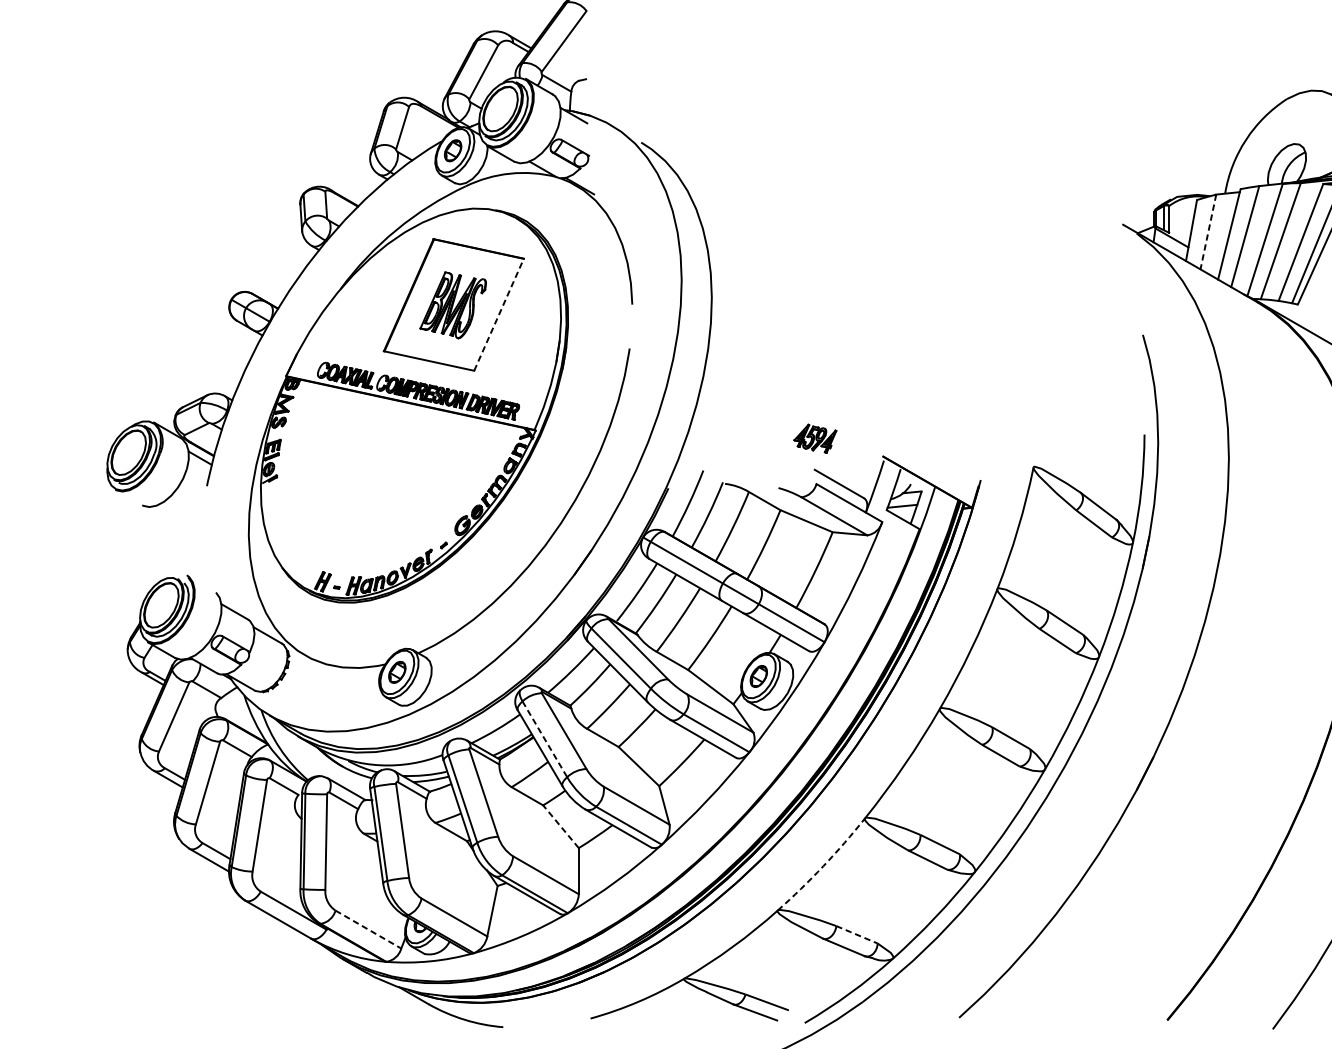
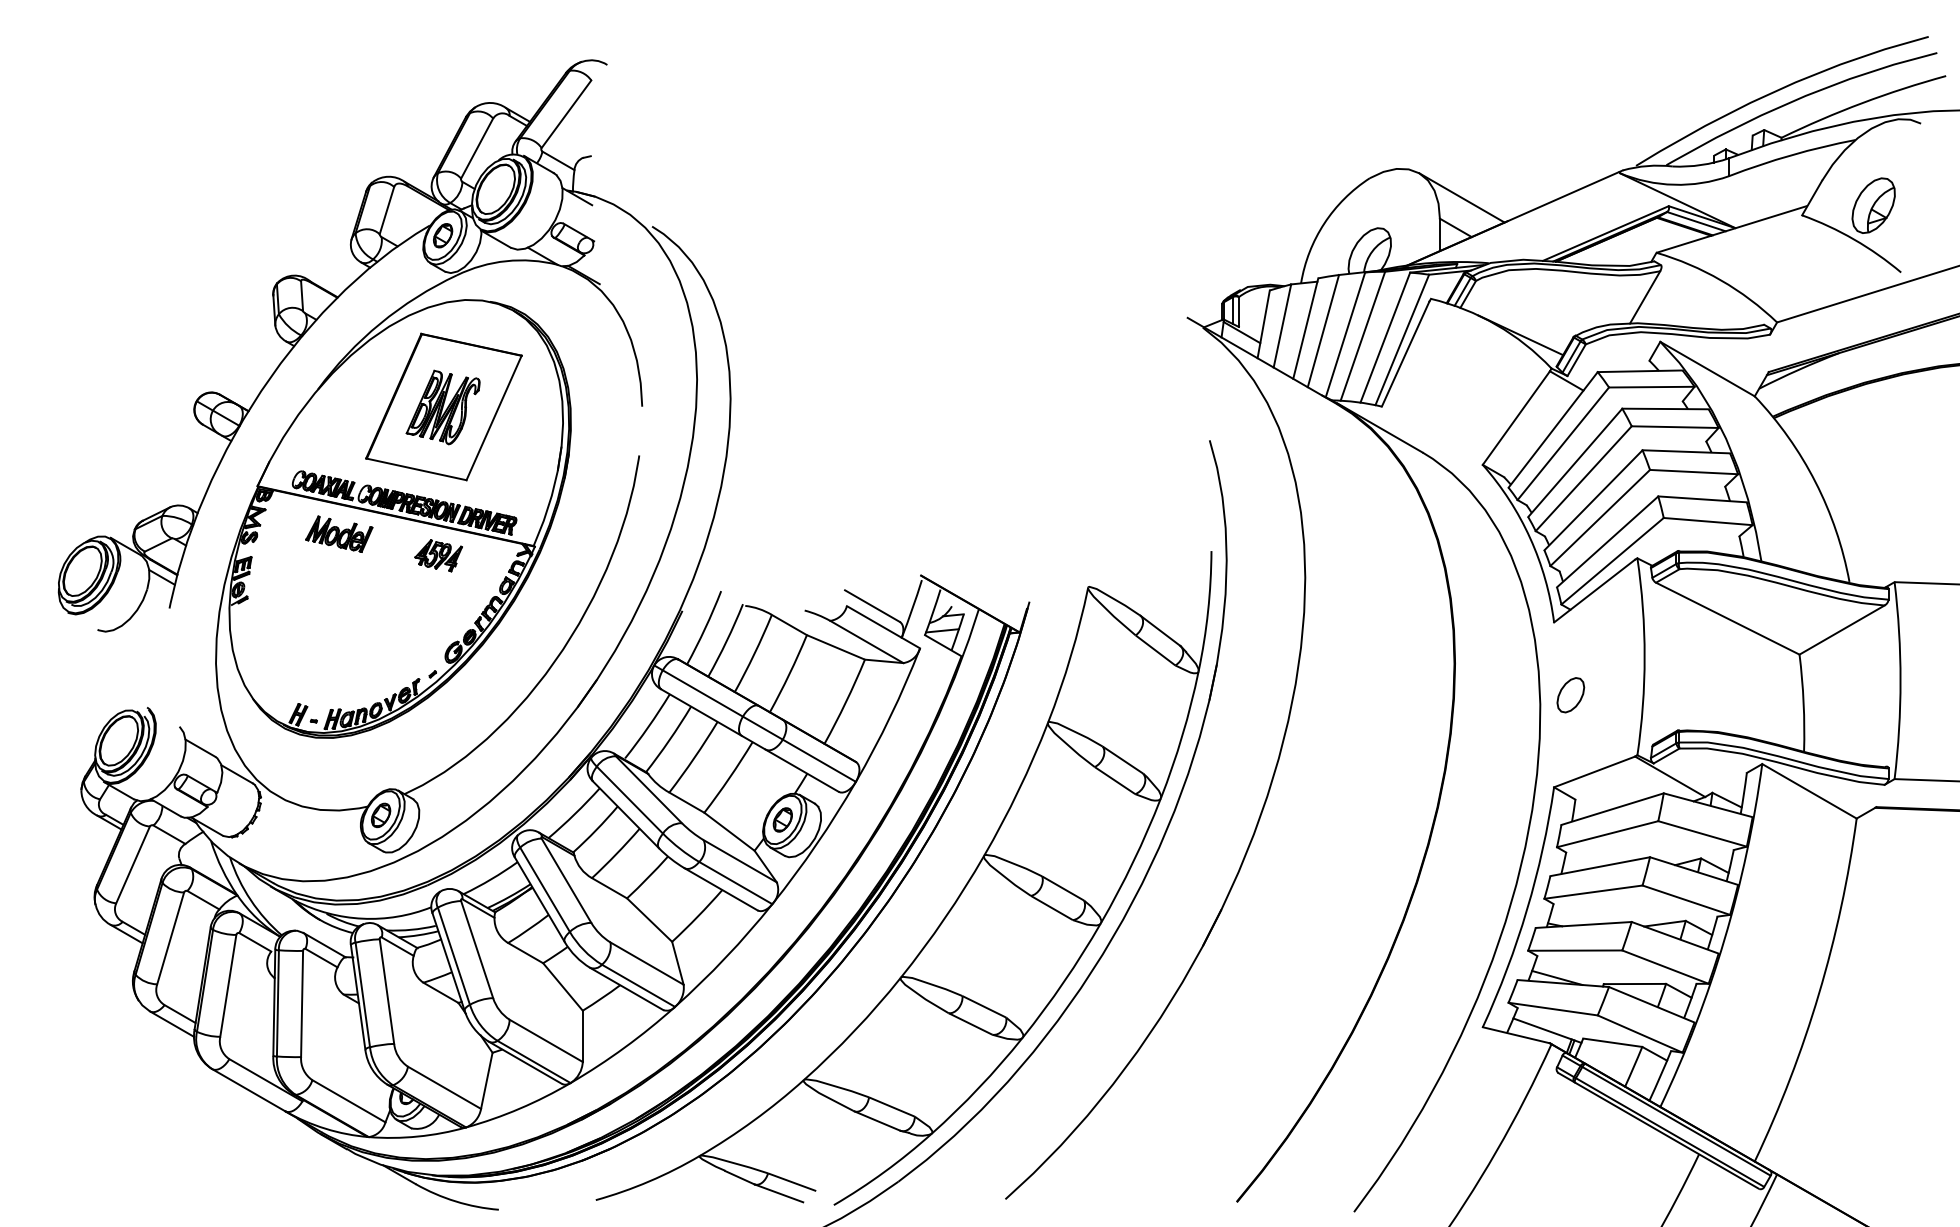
line: (1208, 232) -> (1282, 326), dashed -> solid
line: (499, 314) -> (494, 417), dashed -> solid
part: (359, 418) -> (339, 533), added
part: (815, 438) -> (438, 555), moved
line: (545, 739) -> (545, 889), dashed -> solid
line: (560, 826) -> (562, 986), dashed -> solid
arc: (823, 865) -> (854, 1030), dashed -> solid
line: (368, 929) -> (349, 1101), dashed -> solid
line: (856, 934) -> (891, 1106), dashed -> solid

